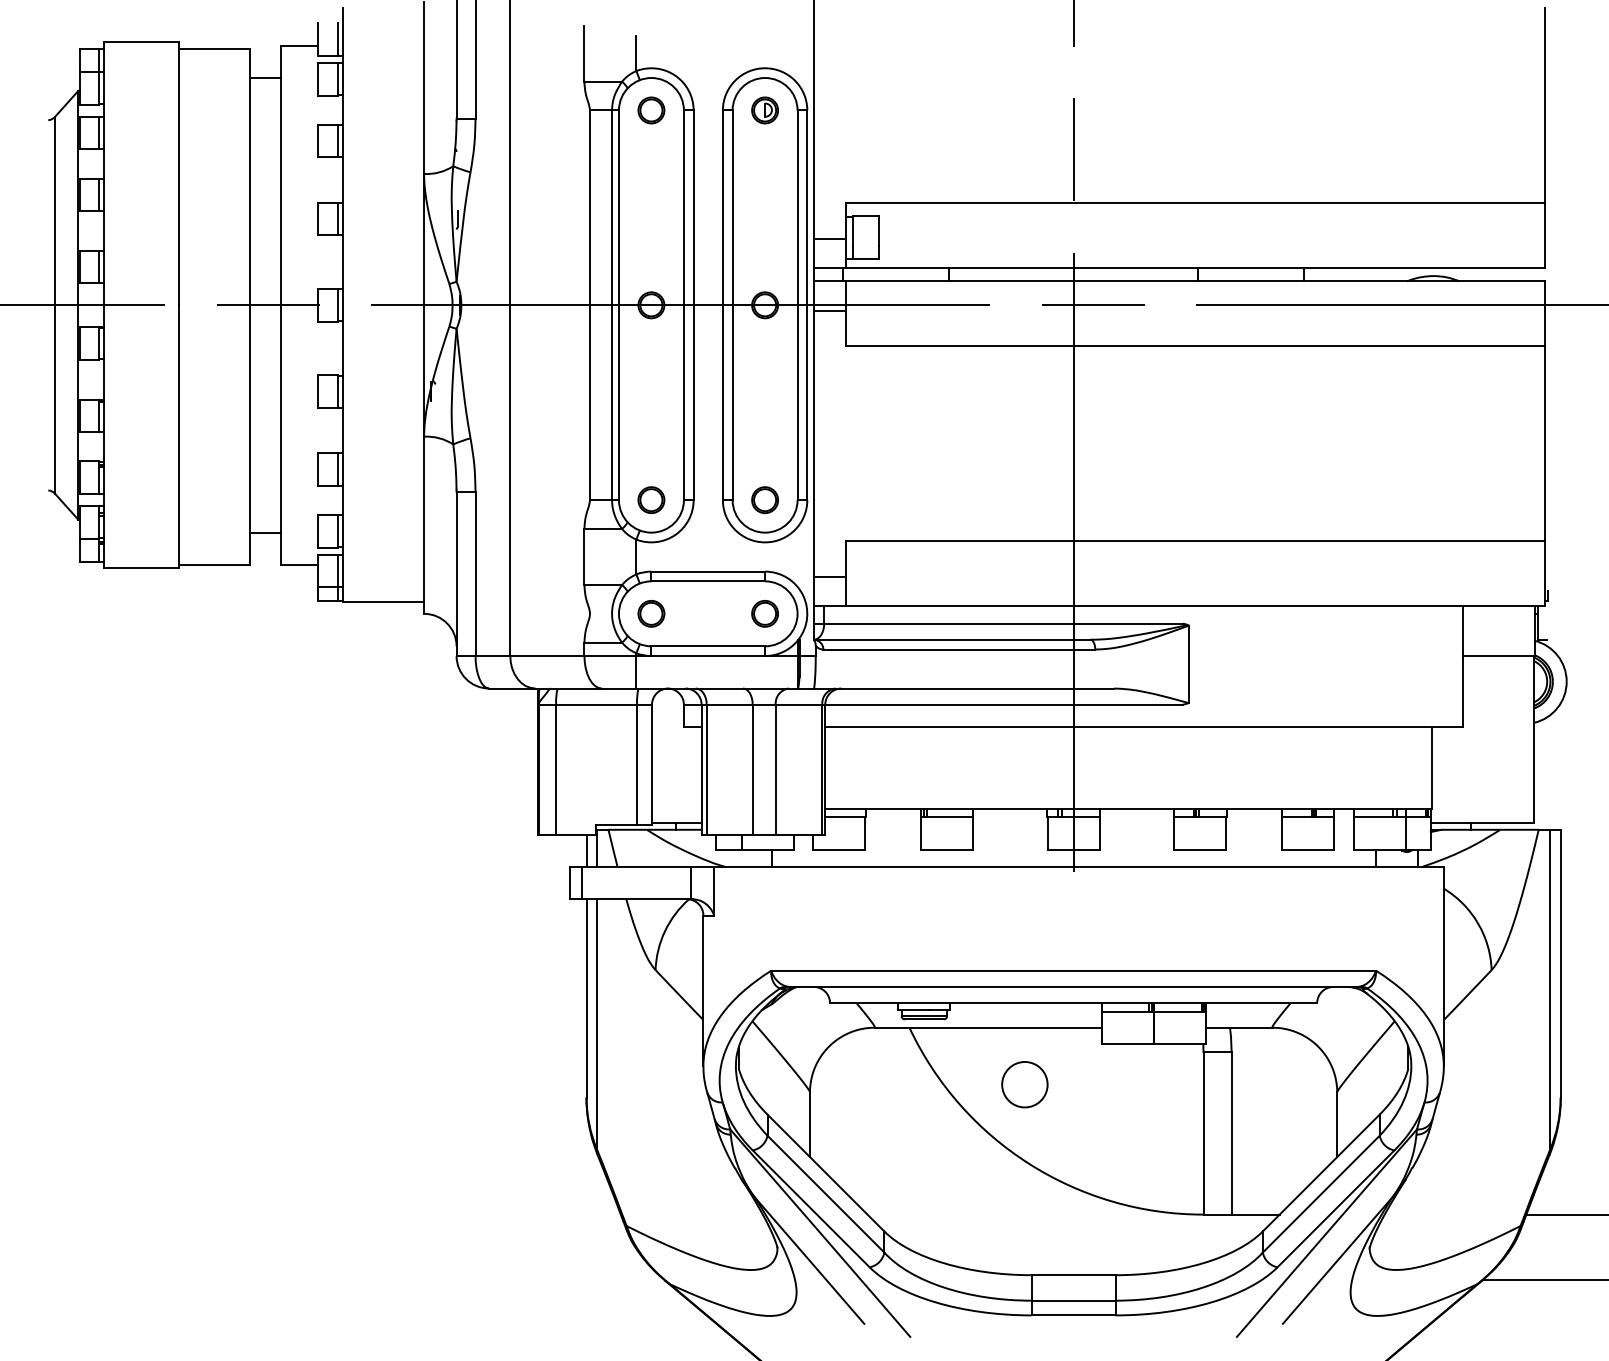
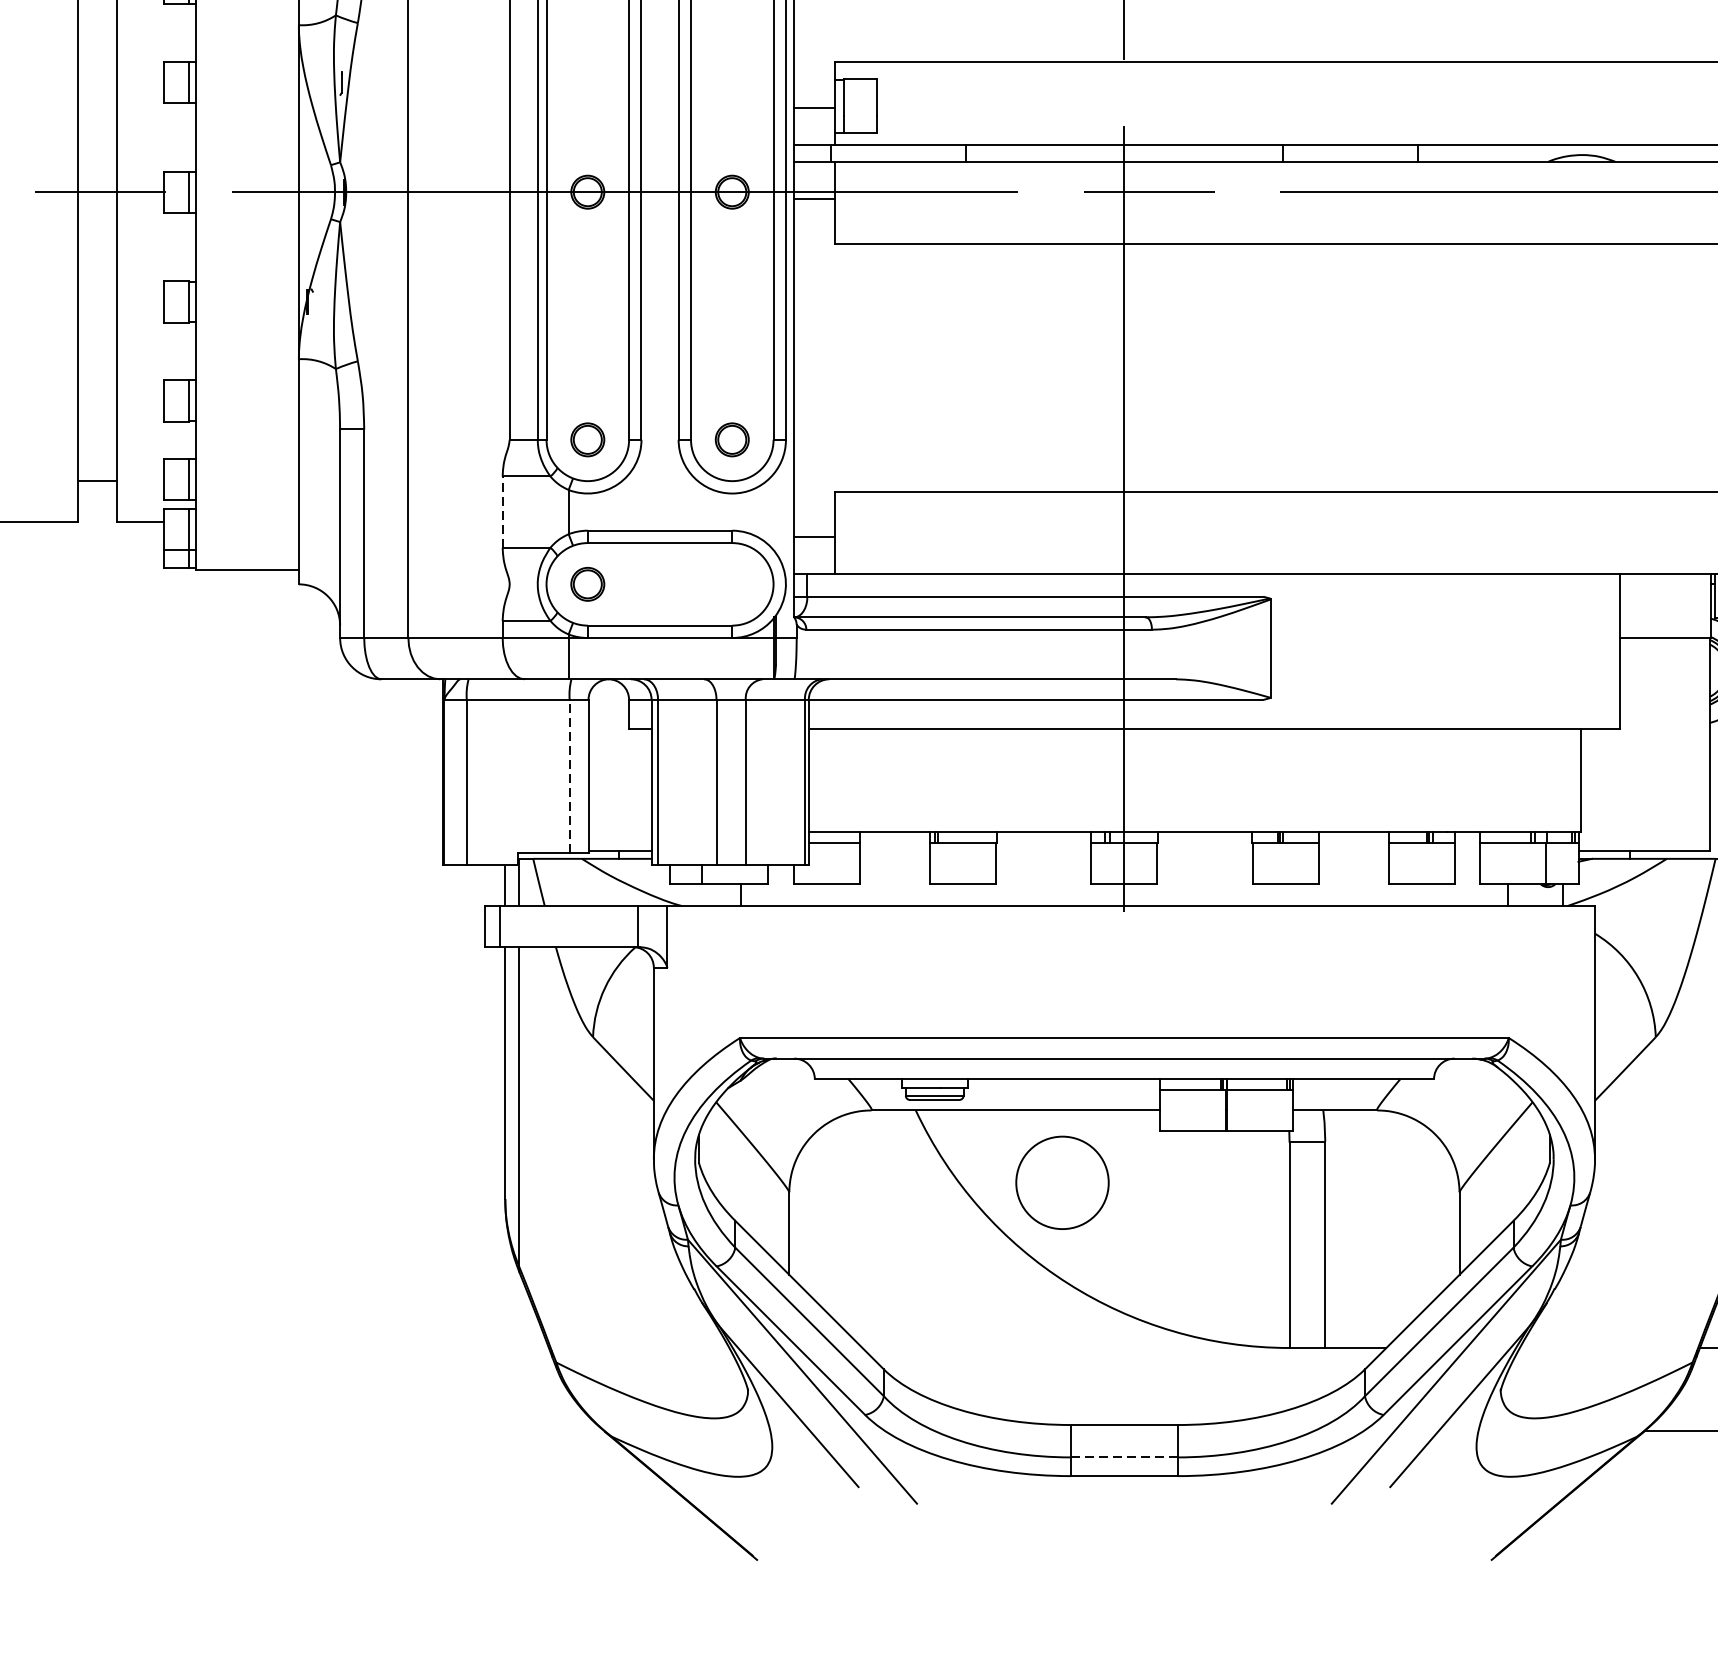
line: (584, 556) -> (502, 511), solid -> dashed
part: (764, 613) -> (731, 583), removed
line: (637, 764) -> (570, 775), solid -> dashed
circle: (1024, 1084) -> (1062, 1182), size x1.6
line: (1074, 1300) -> (1125, 1457), solid -> dashed

